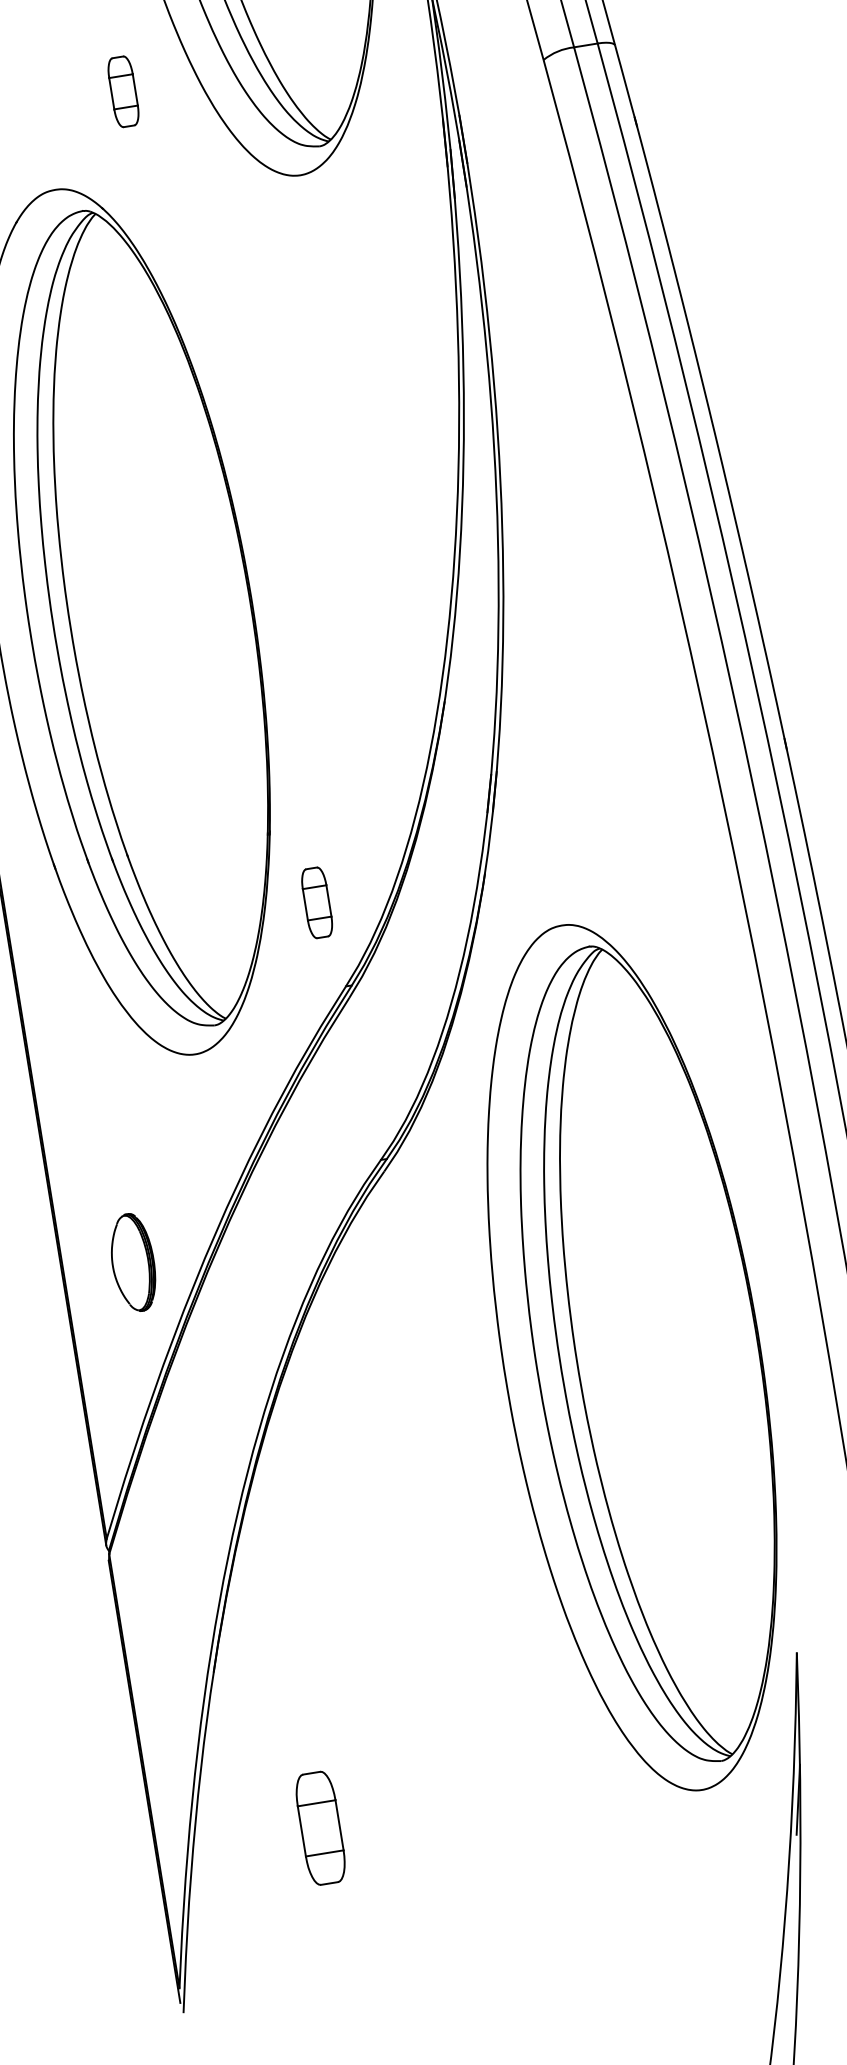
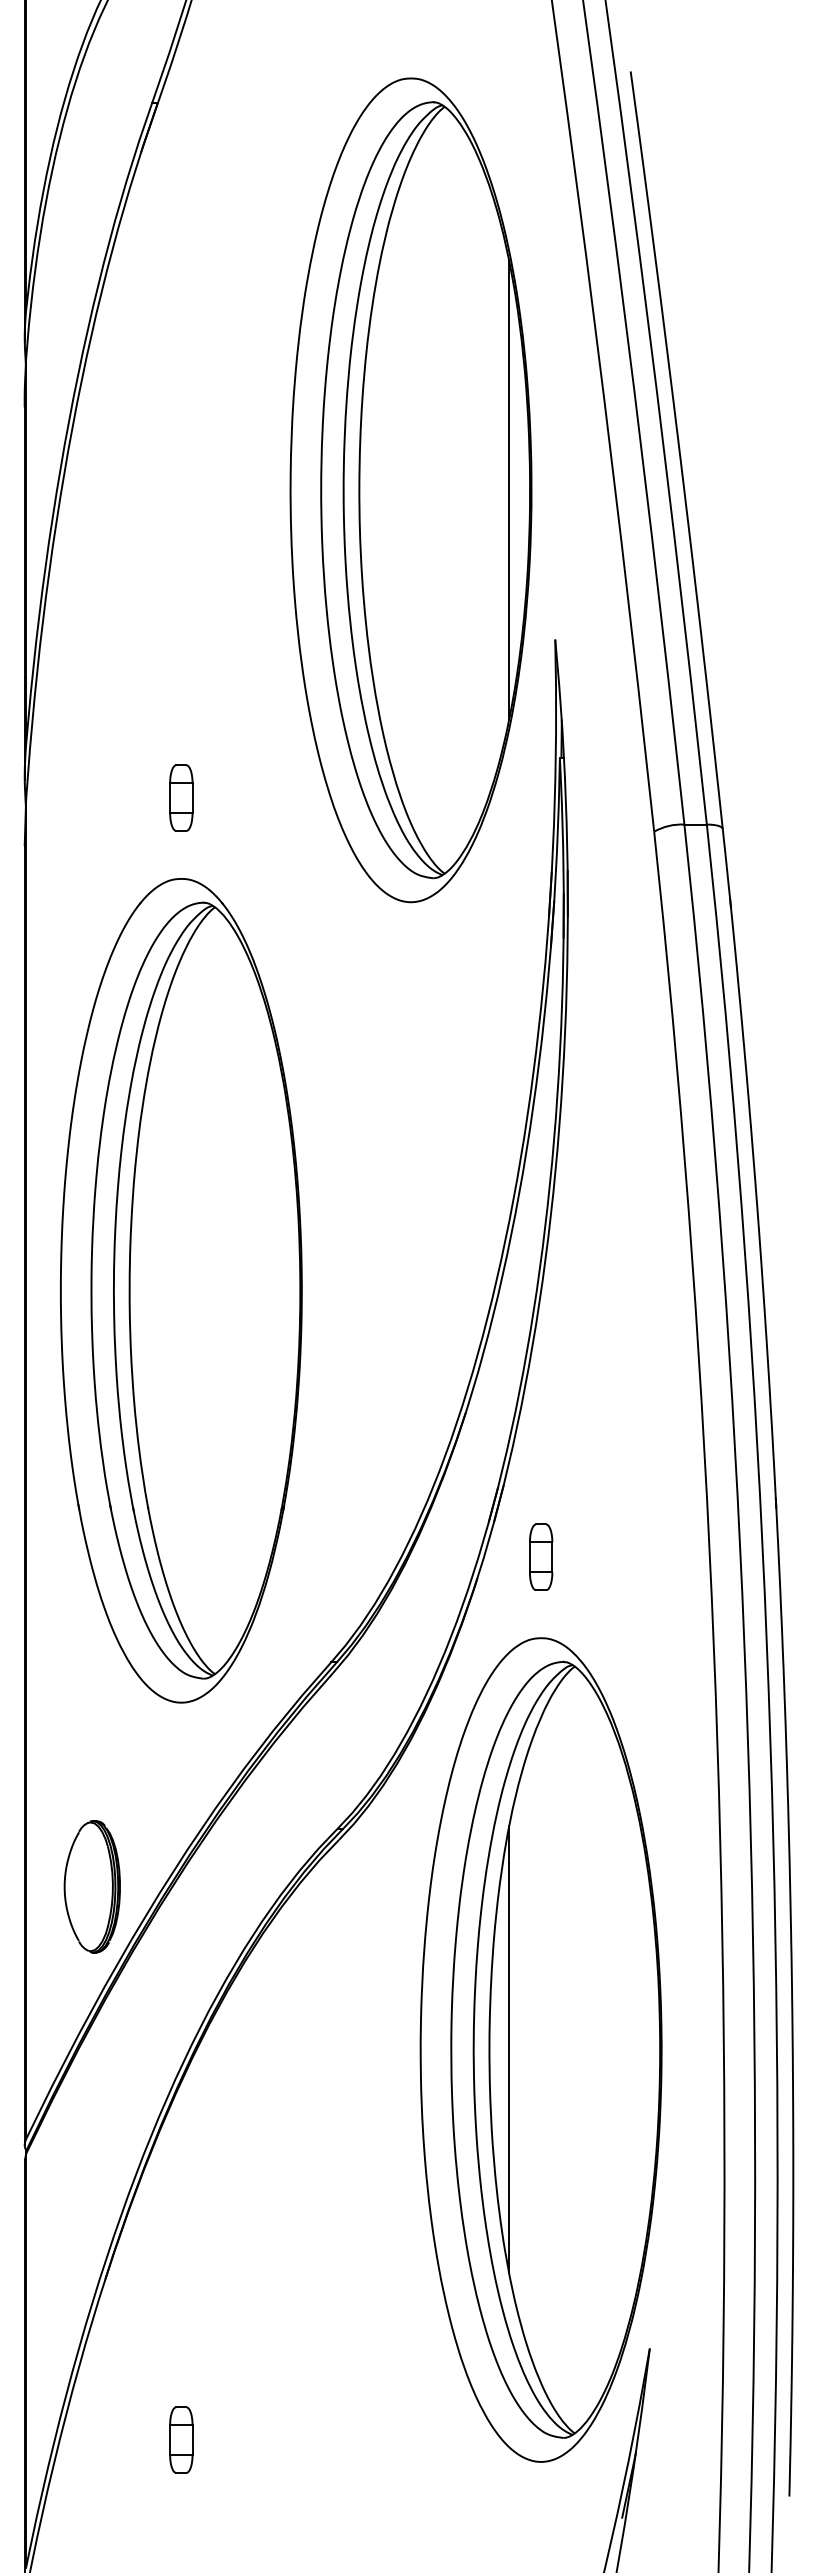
part: (123, 91) -> (181, 797), moved
part: (317, 901) -> (541, 1556), moved
part: (132, 1262) -> (91, 1886), size x1.43
line: (598, 1362) -> (509, 2049), added
part: (320, 1827) -> (181, 2439), size x0.62

